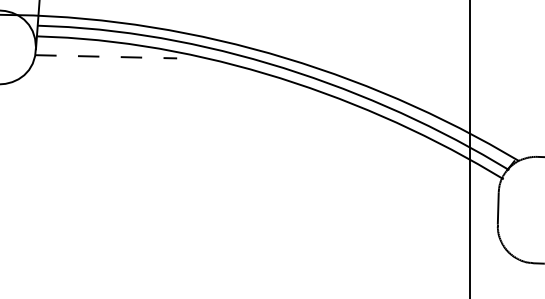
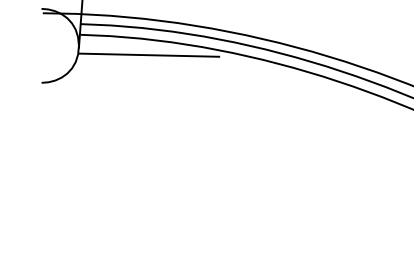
line: (106, 56) -> (149, 54), dashed -> solid

